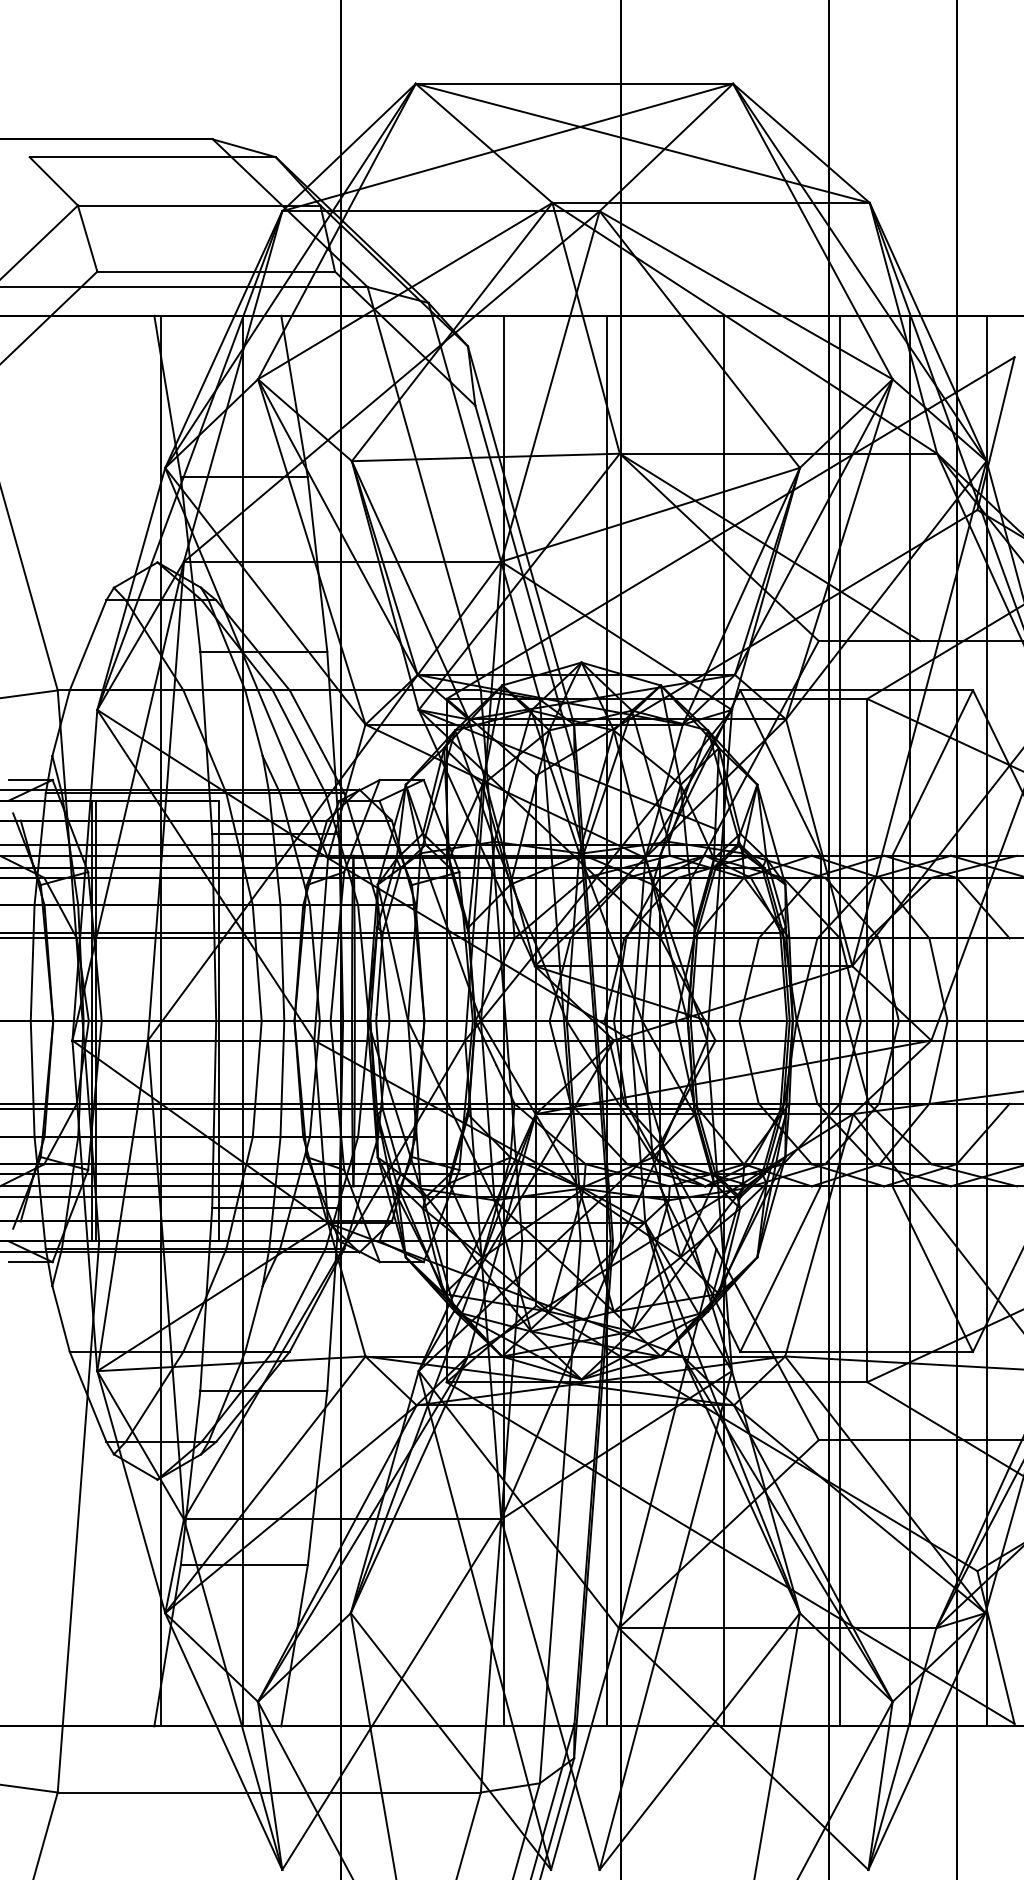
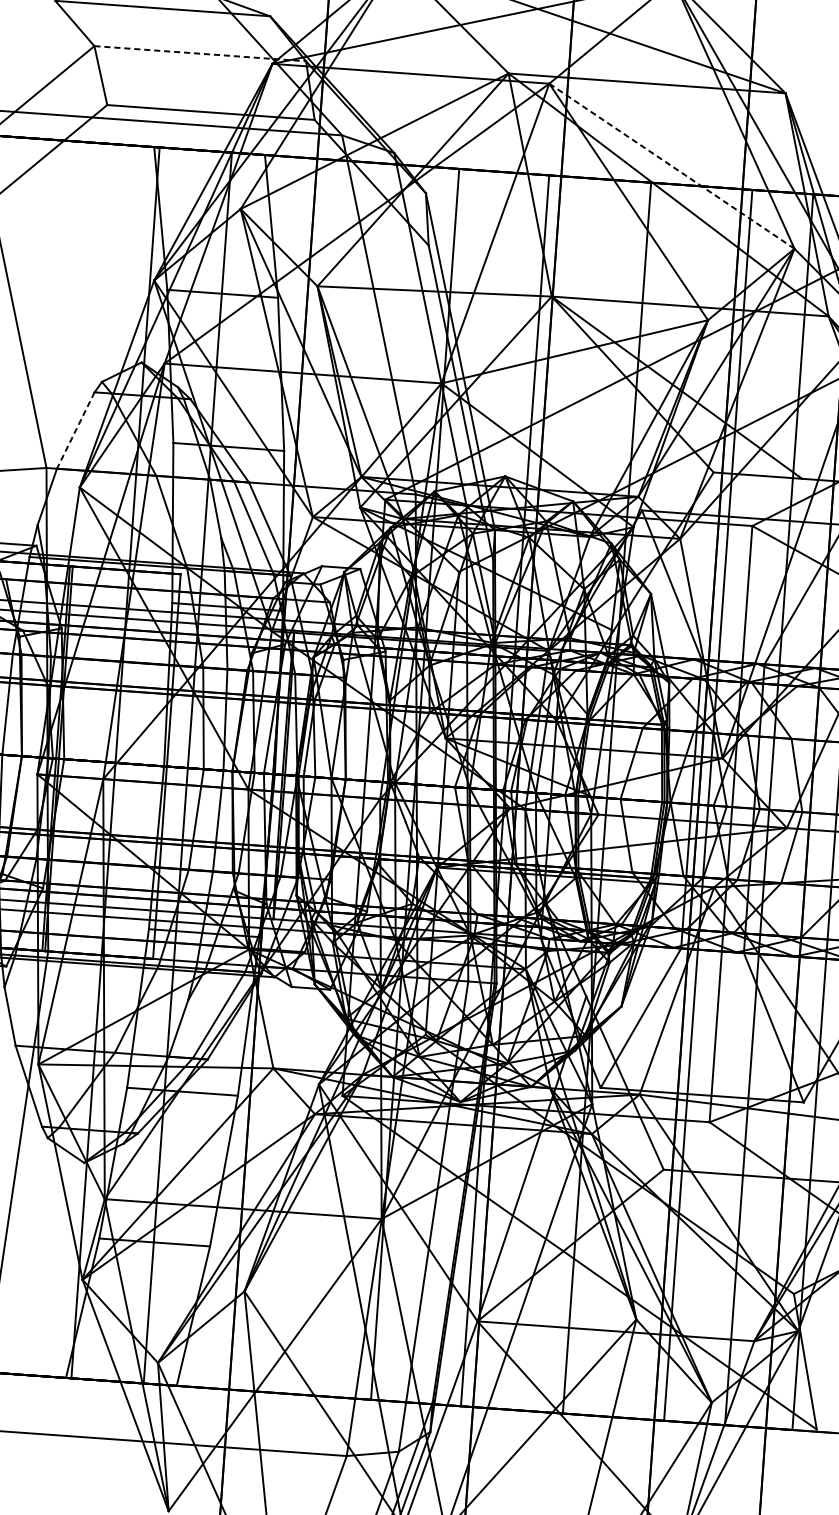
line: (199, 205) -> (200, 53), solid -> dashed
line: (746, 295) -> (672, 166), solid -> dashed
line: (88, 645) -> (76, 430), solid -> dashed

